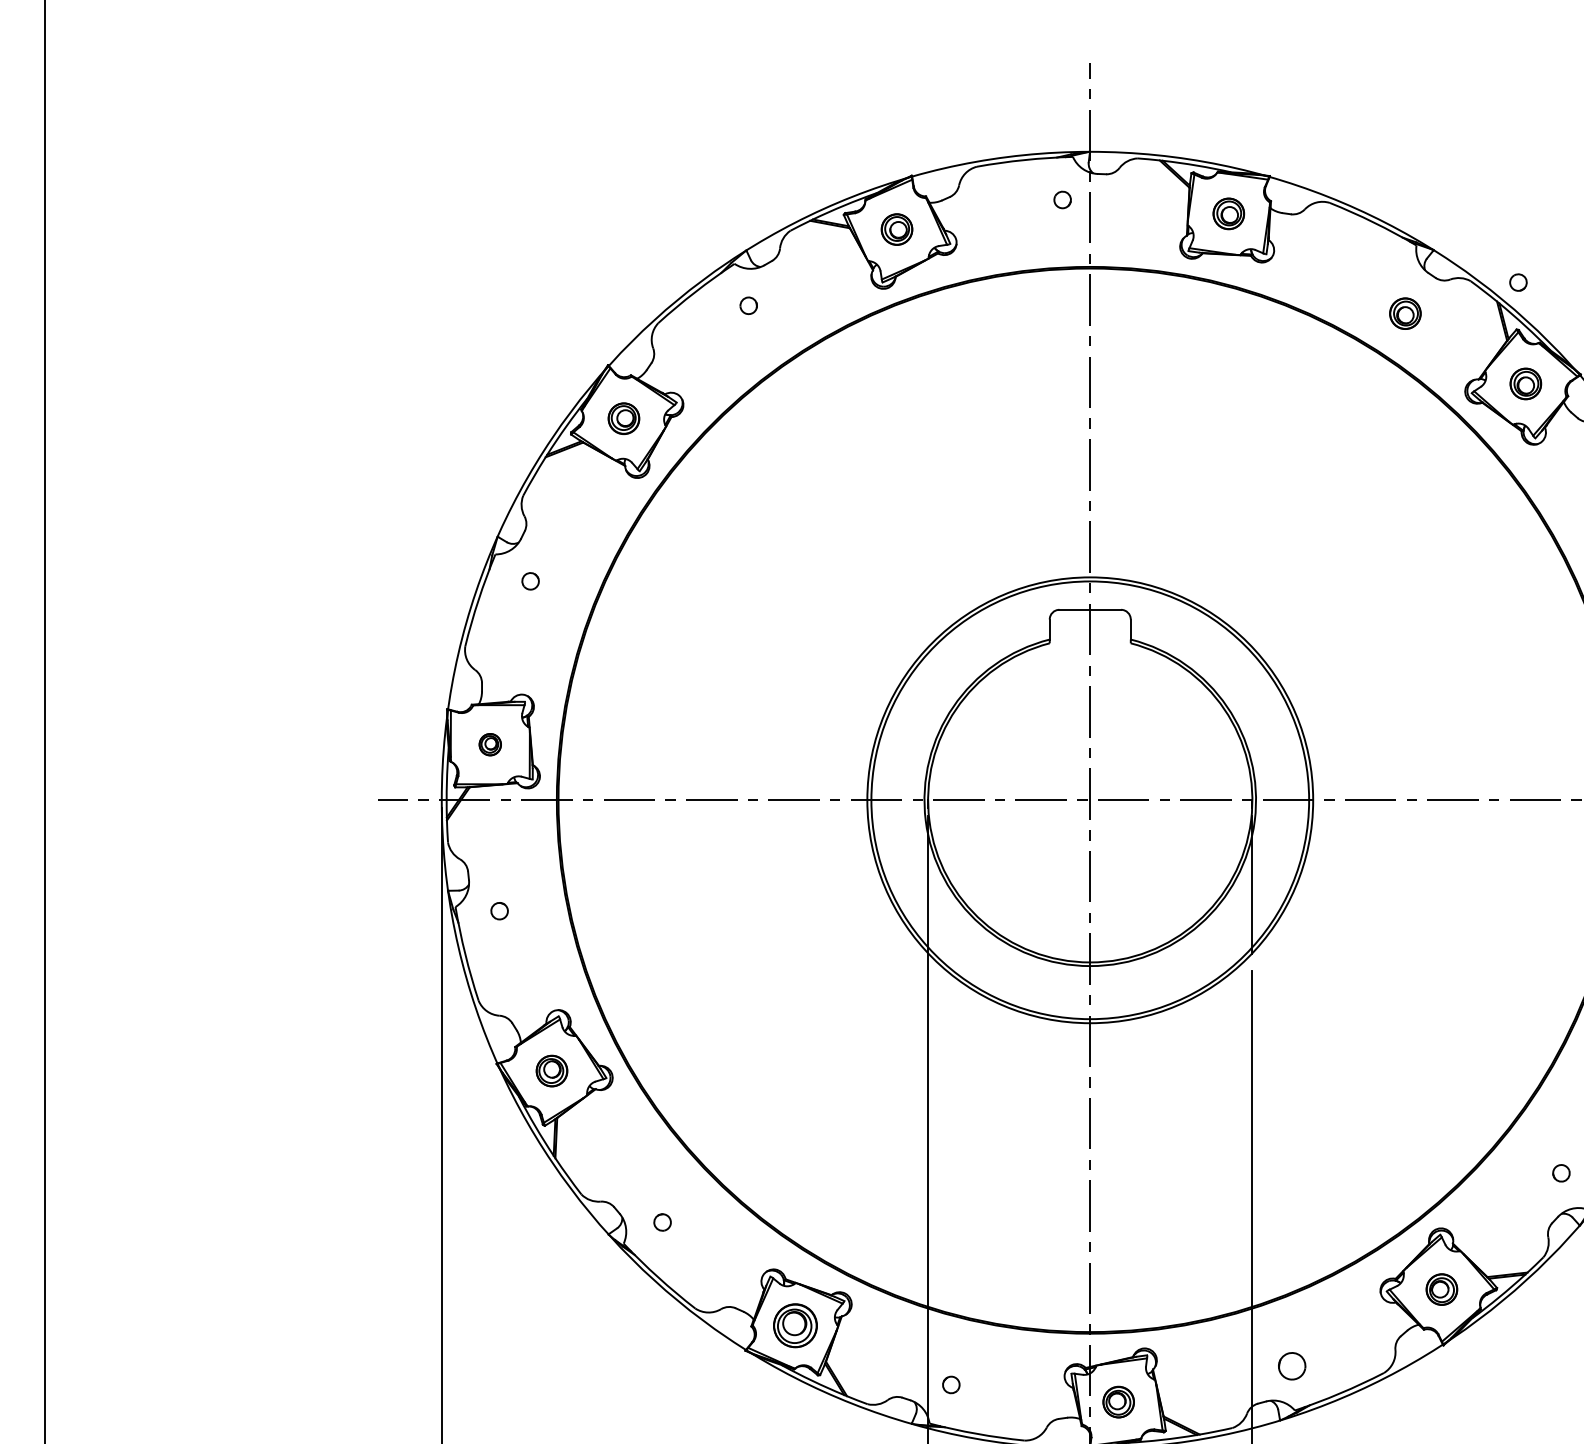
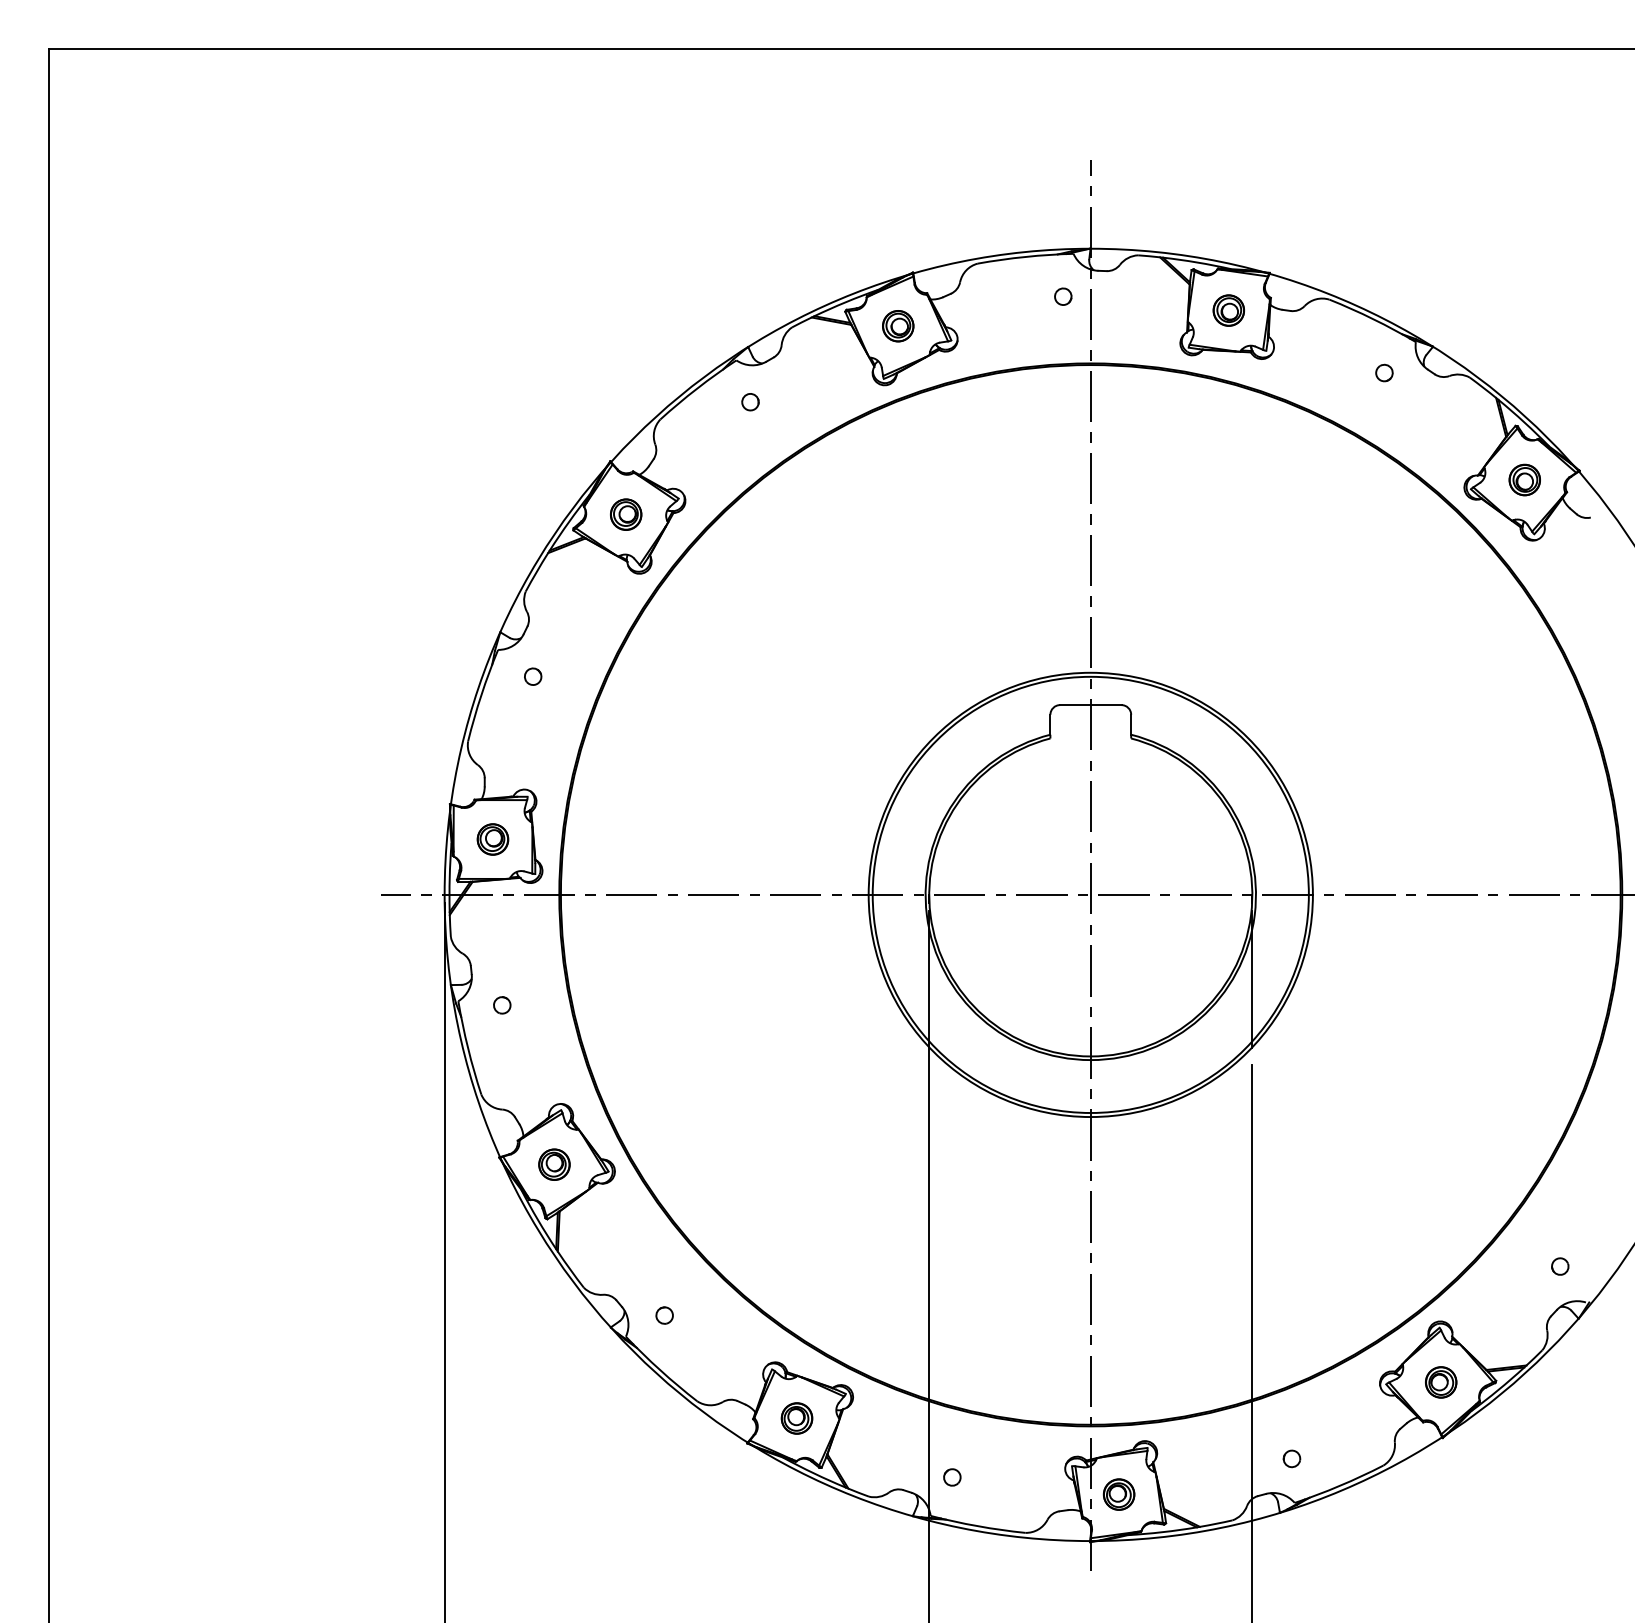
part: (1518, 282) -> (1384, 372), moved
part: (1405, 313) -> (1404, 409), removed
part: (489, 744) -> (492, 839), size x1.43
part: (794, 1325) -> (796, 1418), size x0.71
part: (1291, 1365) -> (1291, 1458), size x0.62

